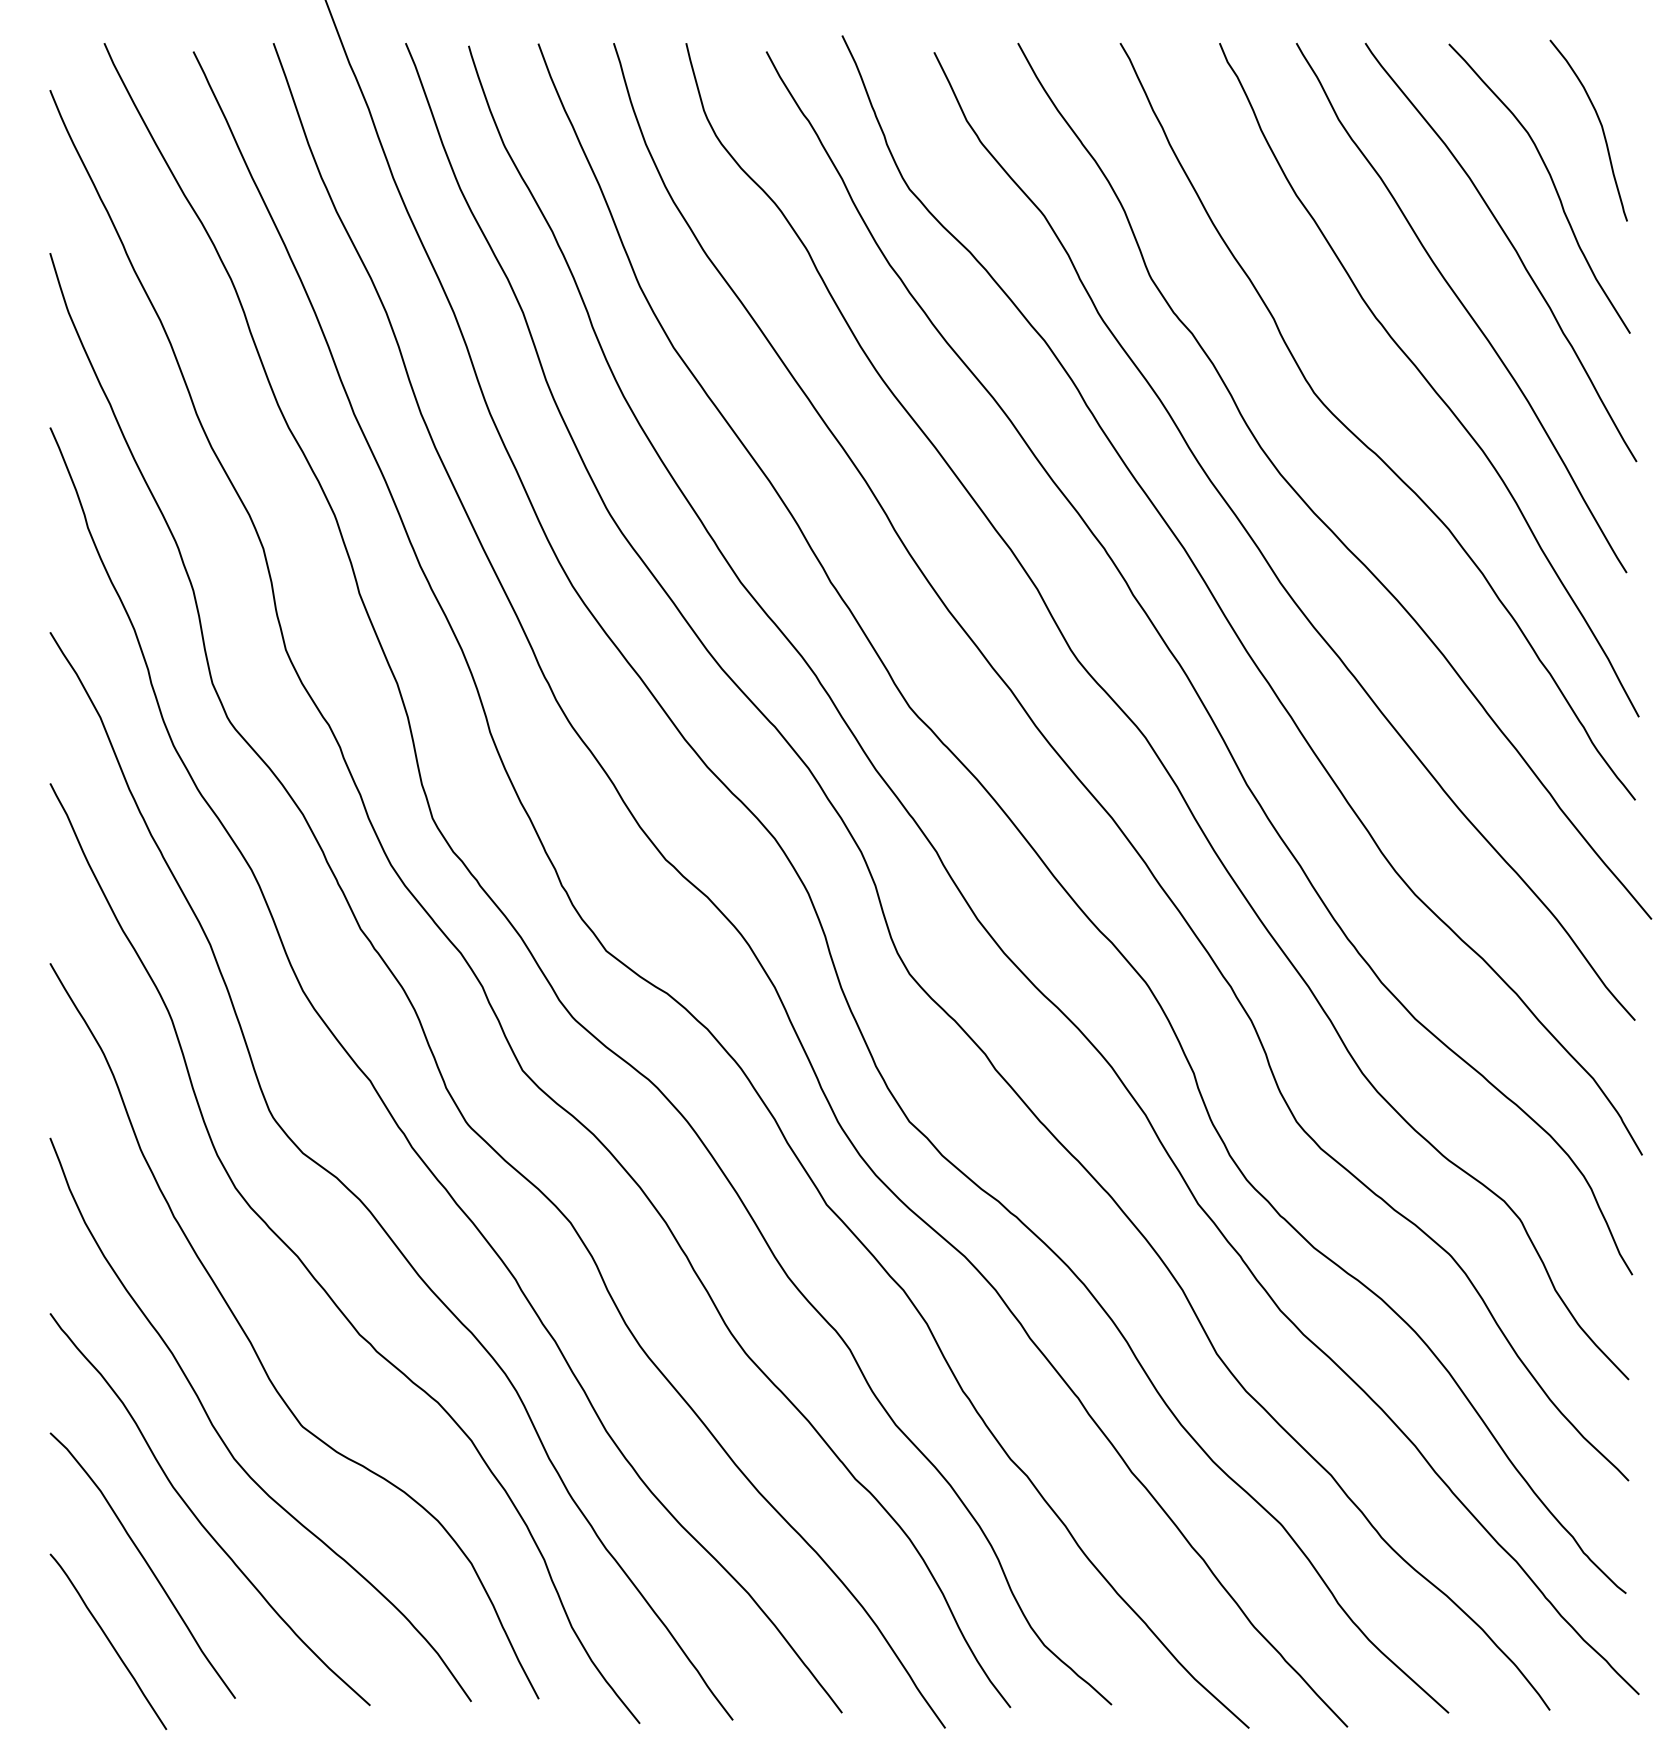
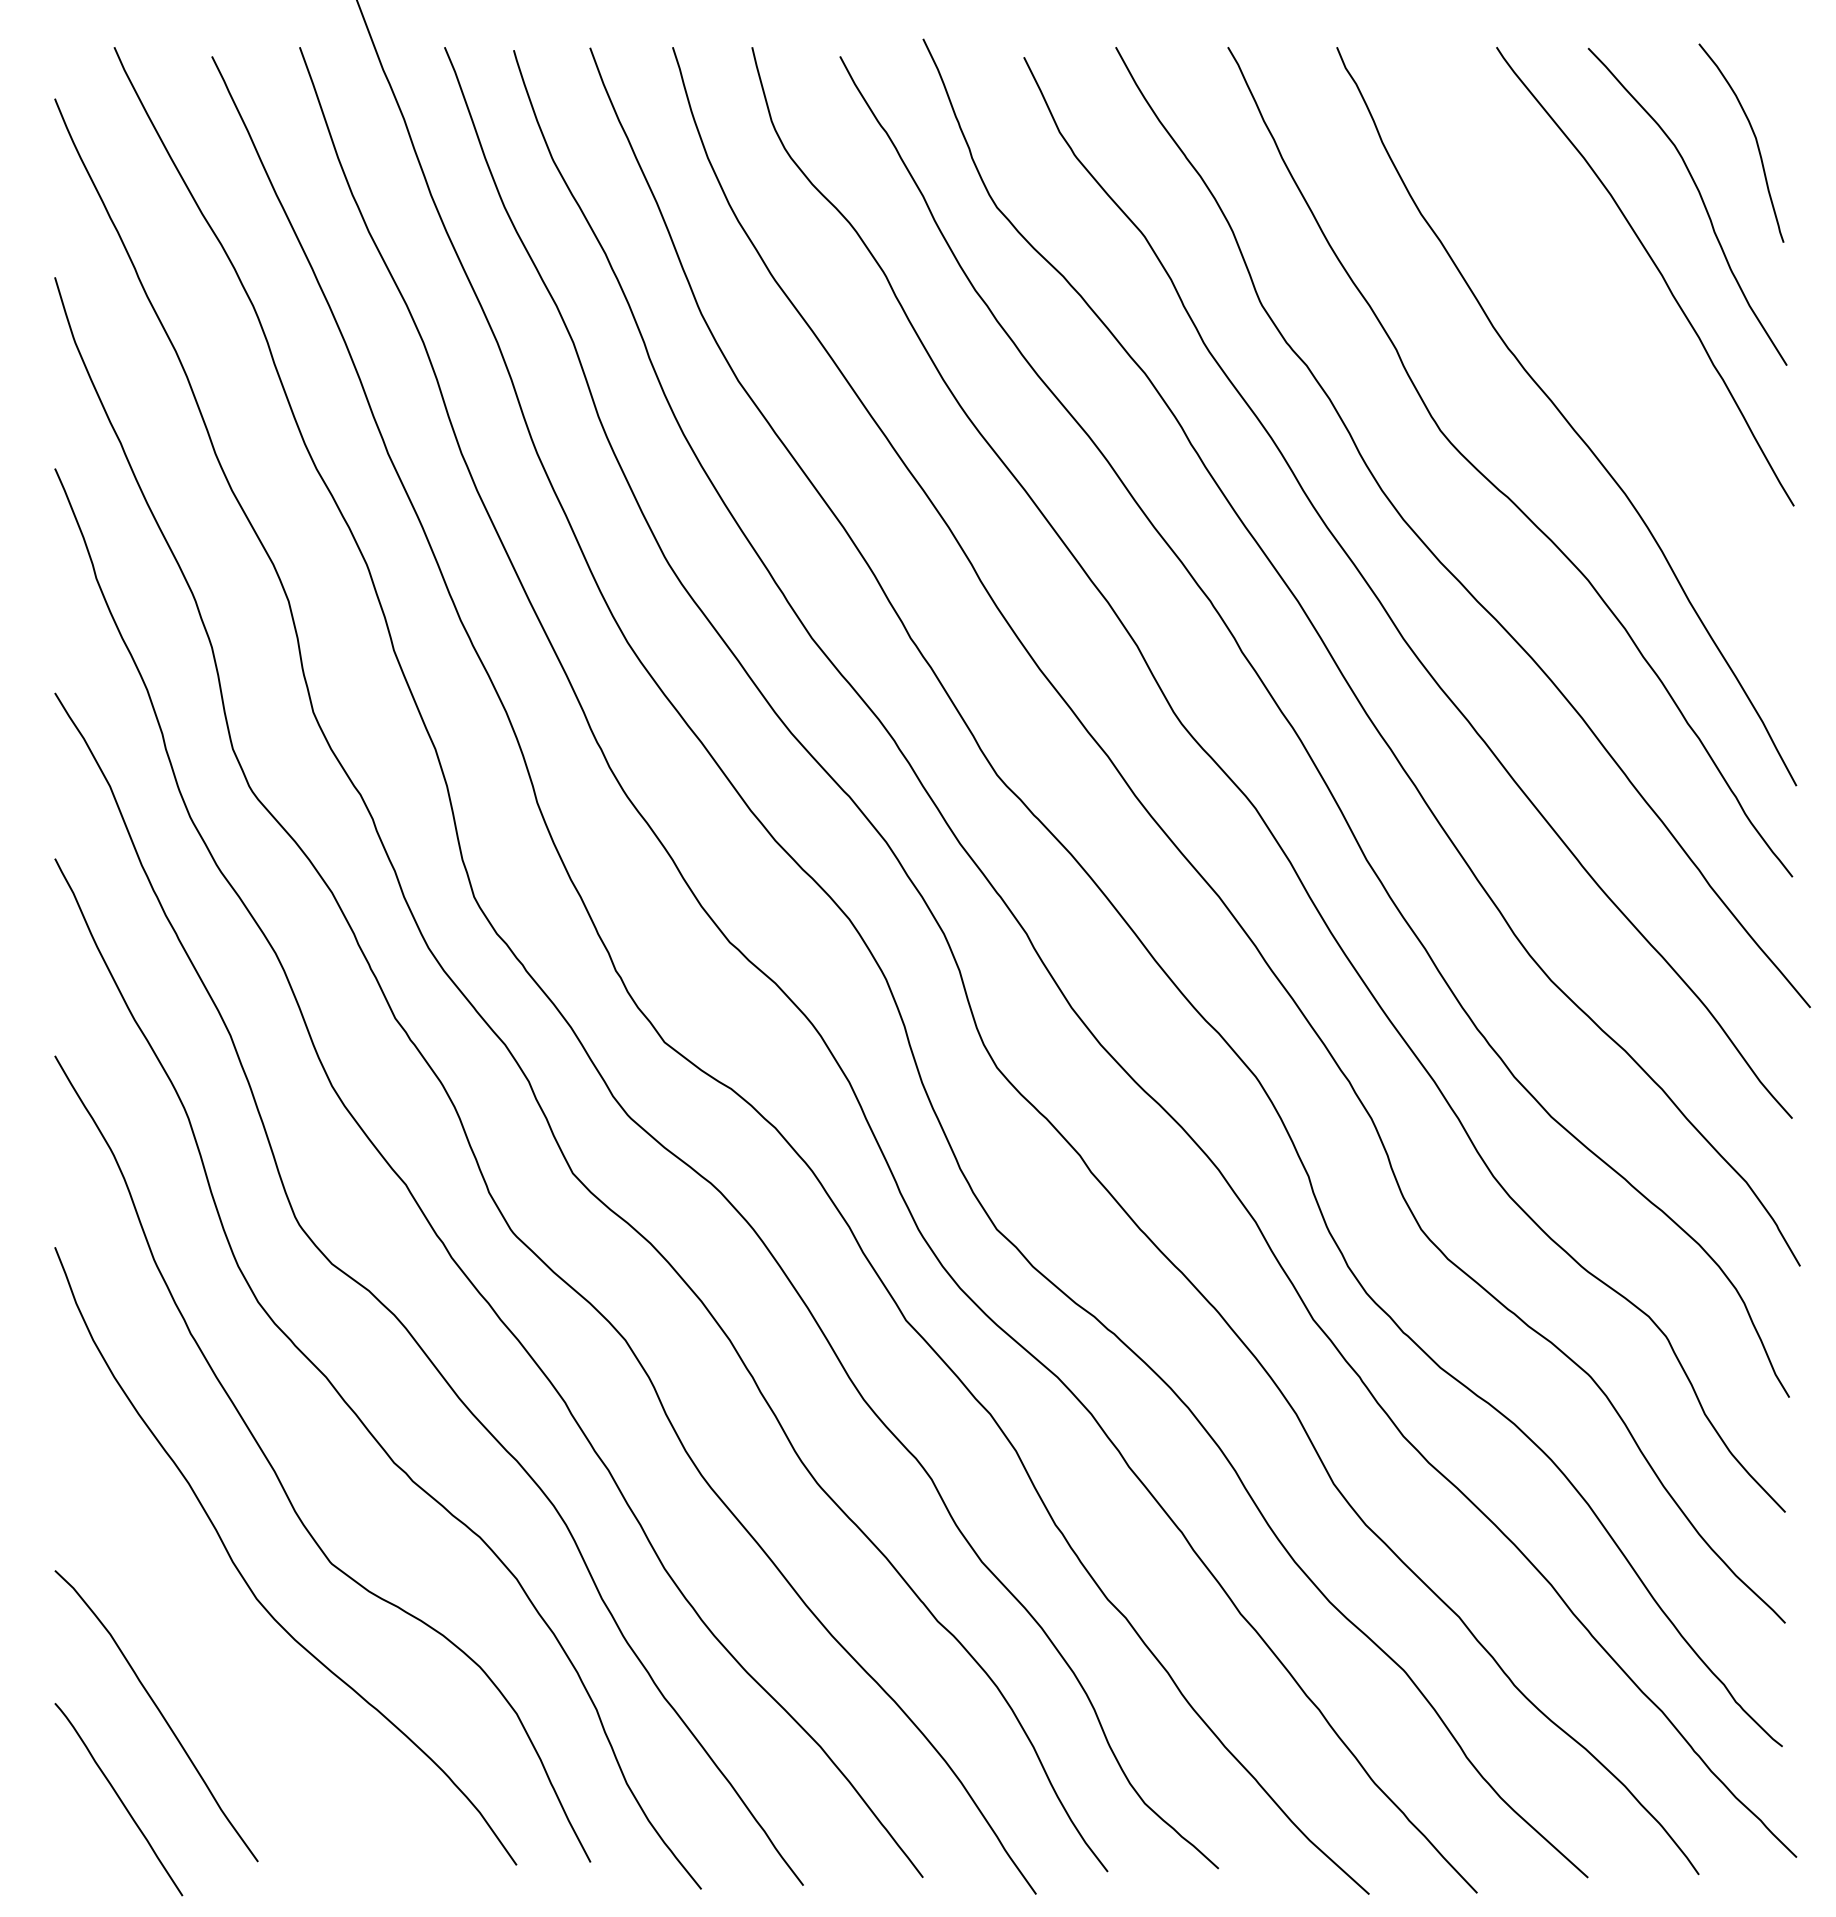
curve: (1462, 306) -> (1603, 335), removed
curve: (198, 1518) -> (217, 1664), removed

